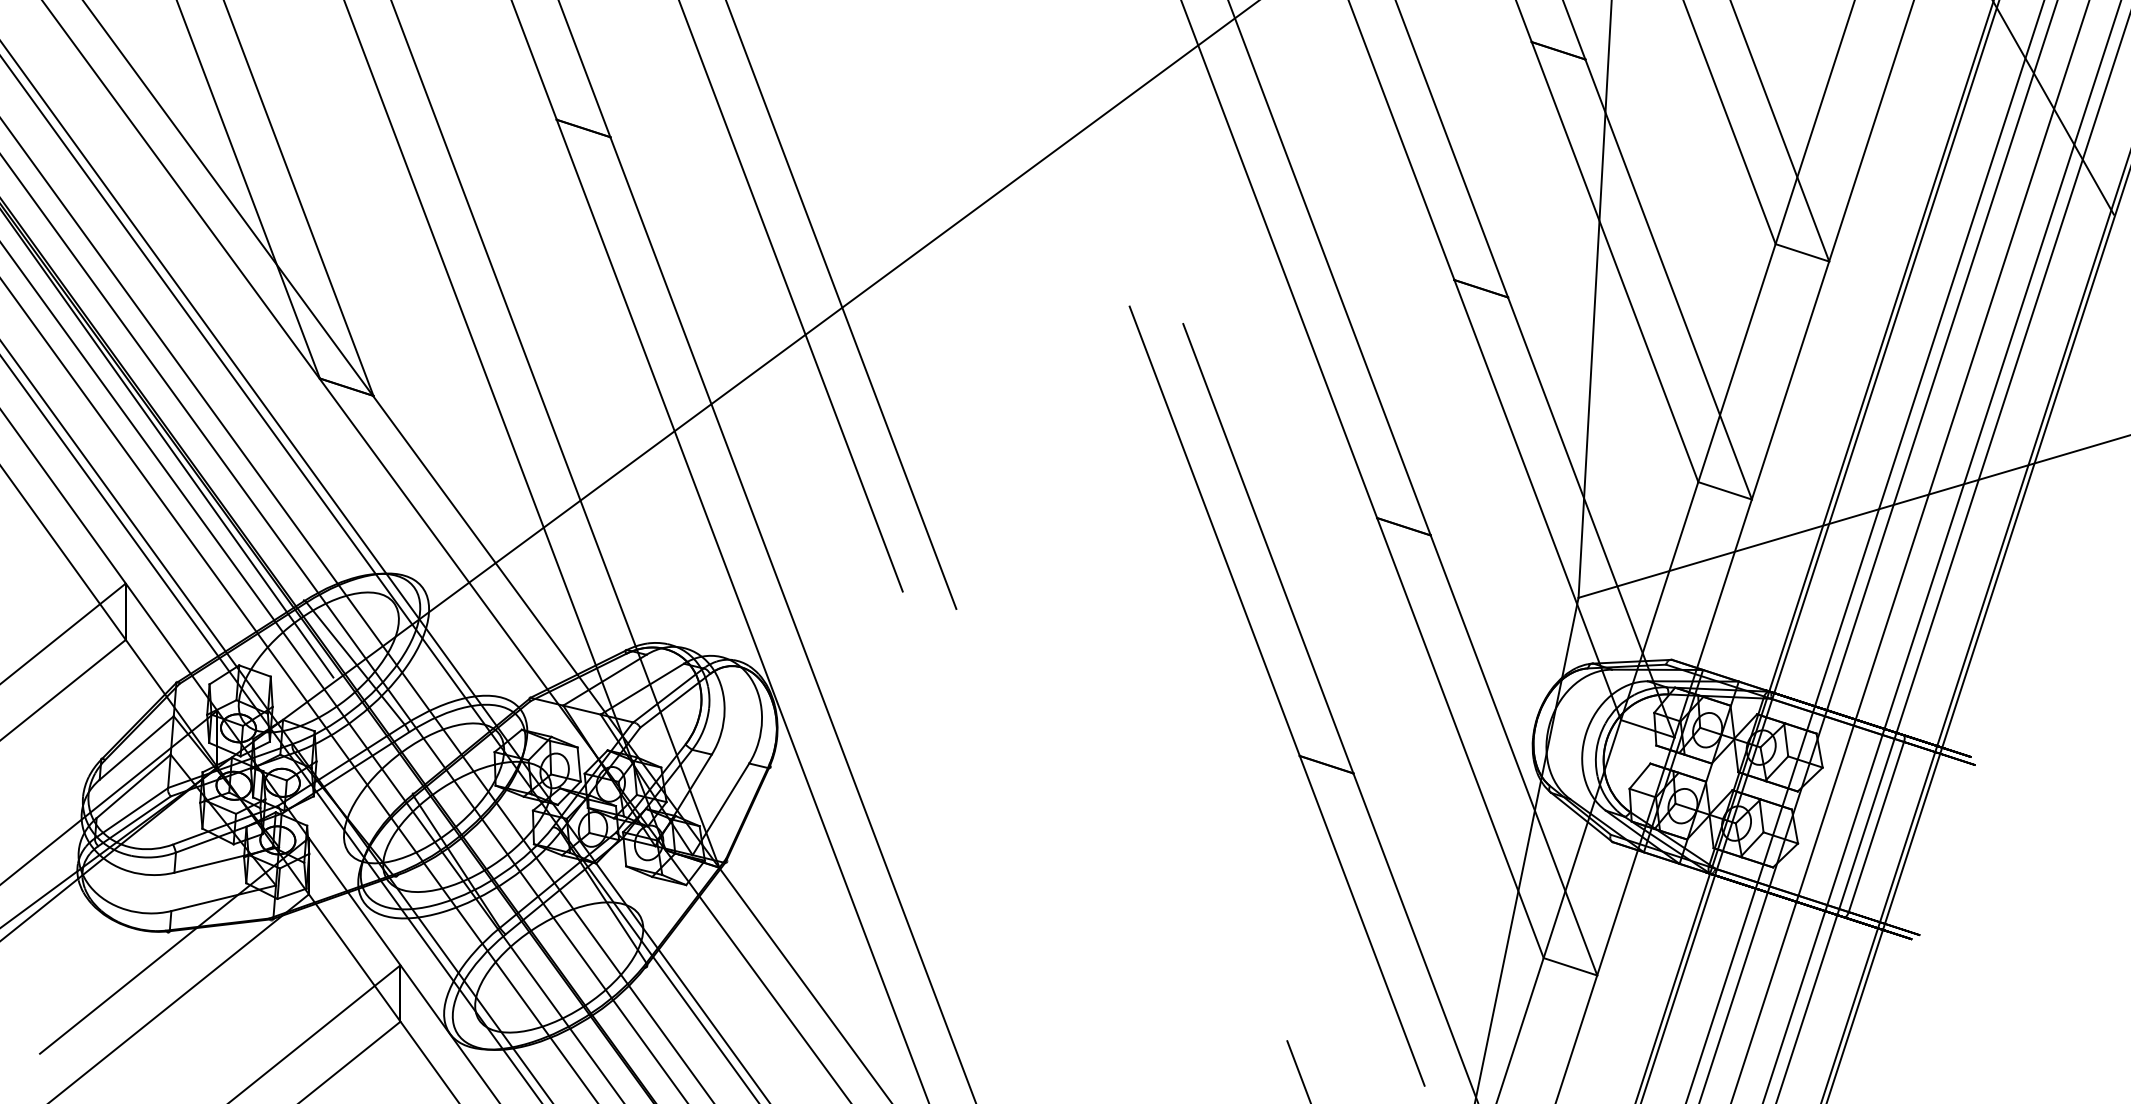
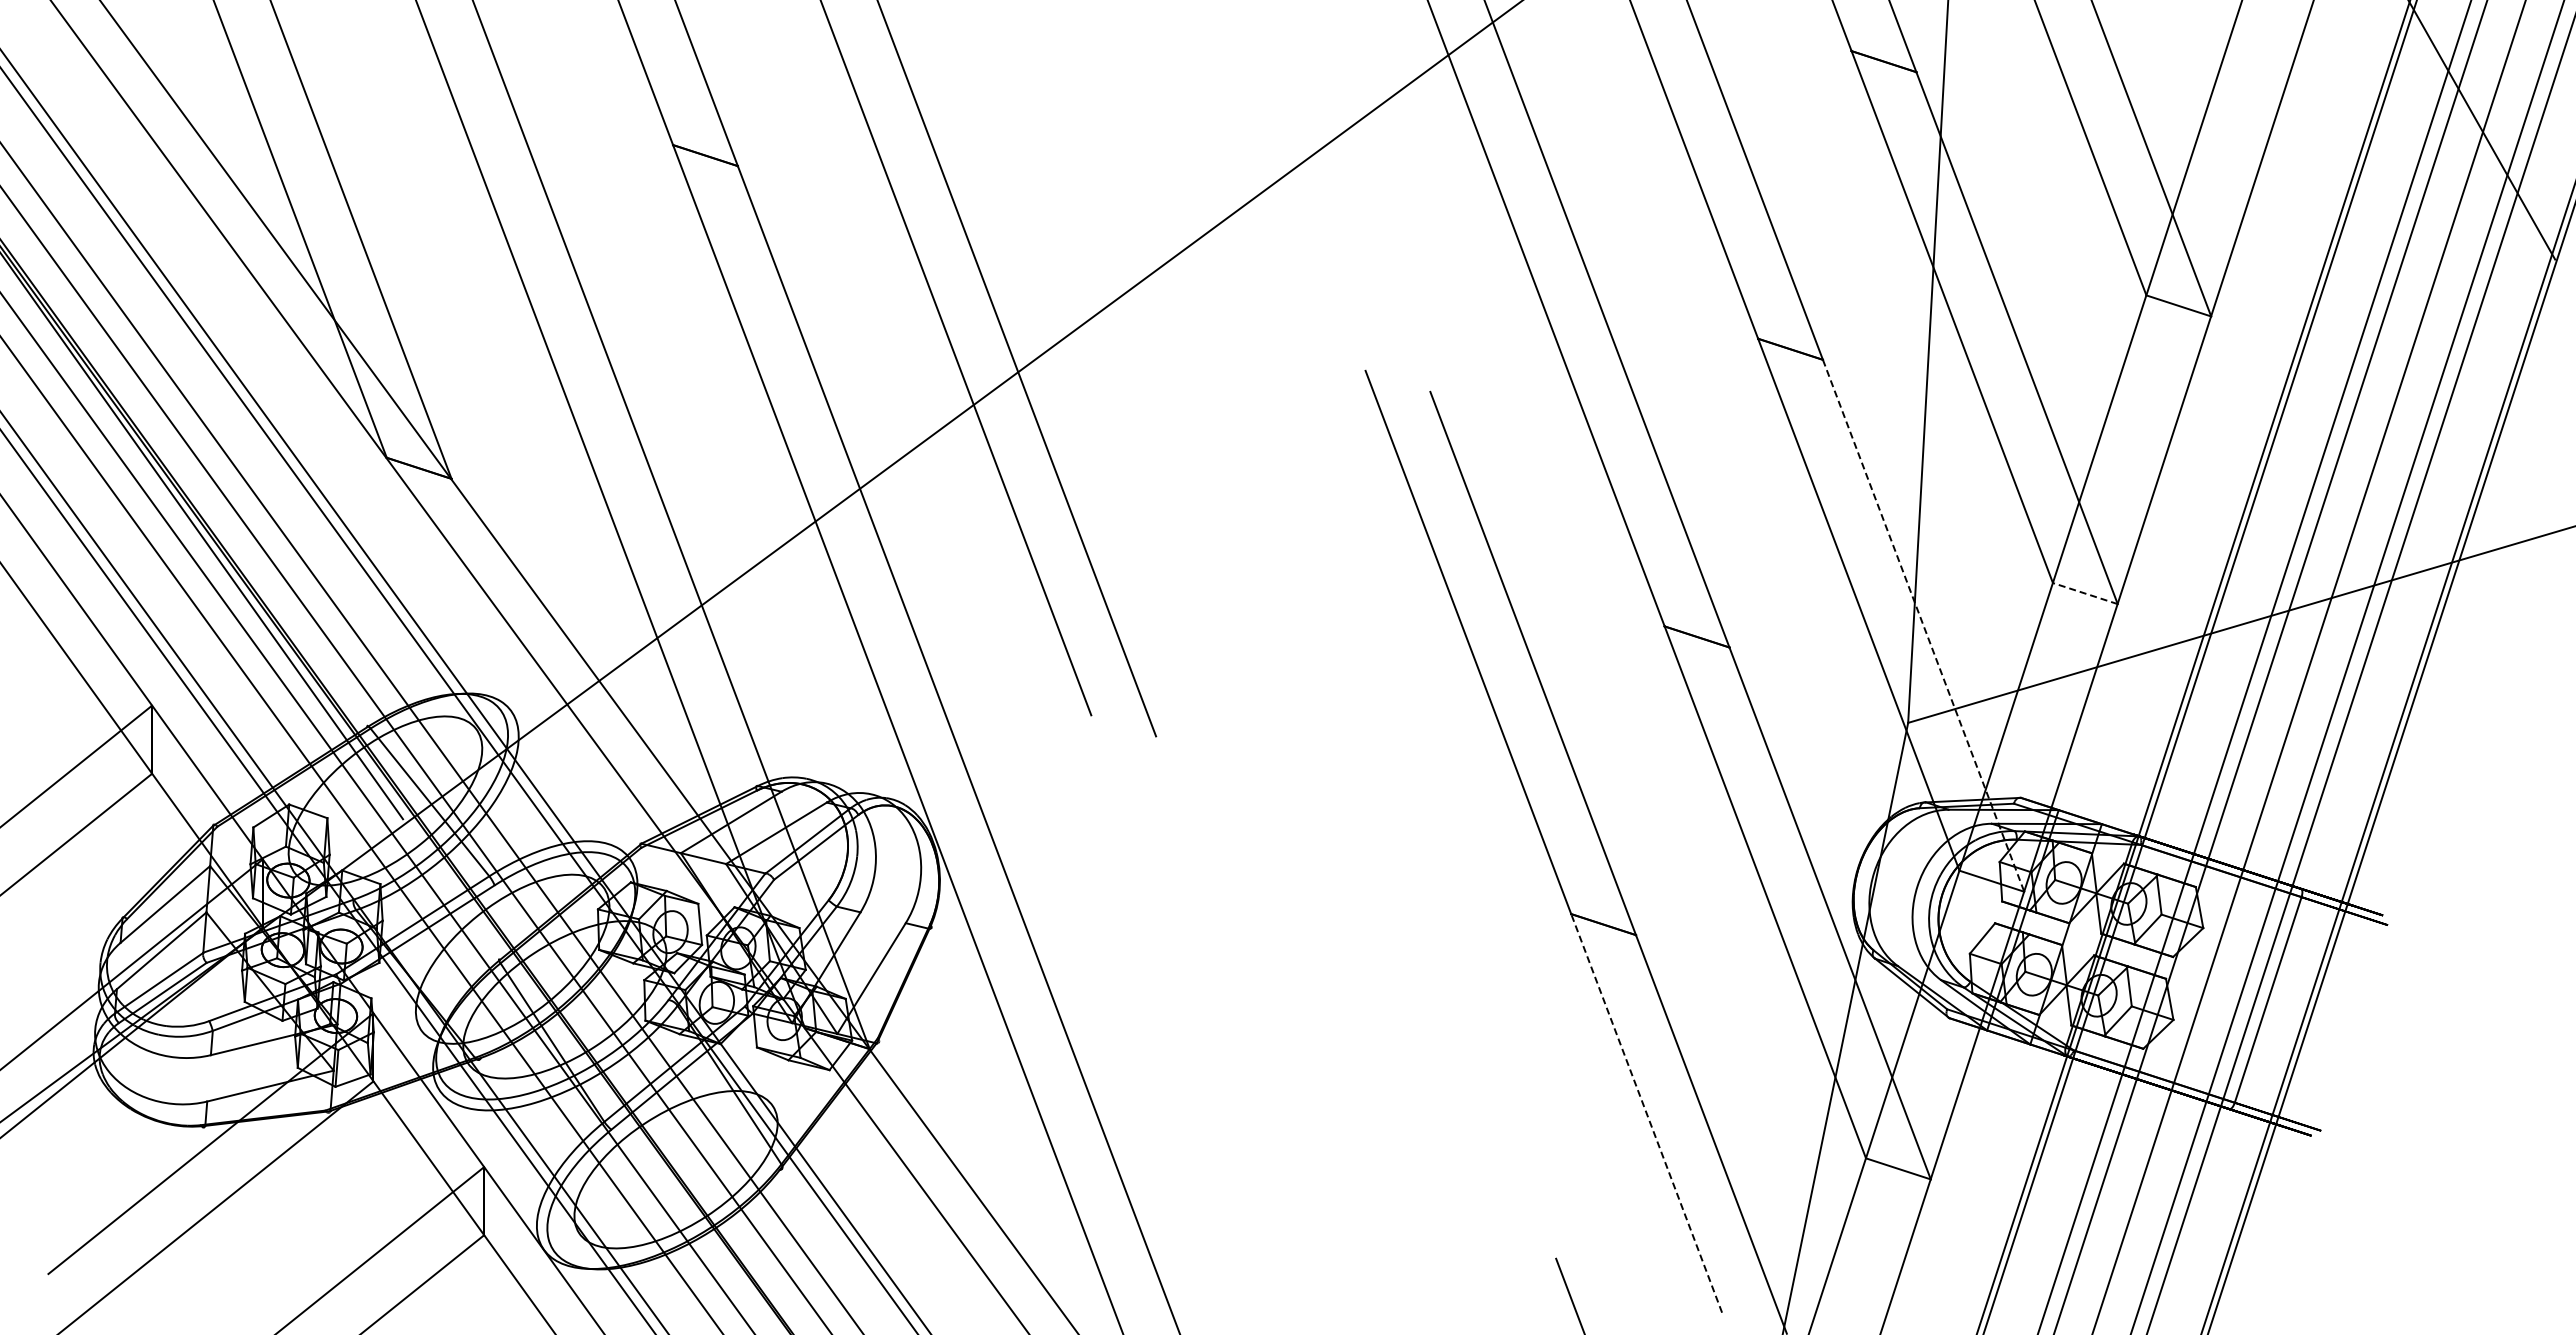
line: (1724, 490) -> (2084, 593), solid -> dashed
line: (1591, 518) -> (1923, 626), solid -> dashed
line: (1362, 920) -> (1646, 1112), solid -> dashed

